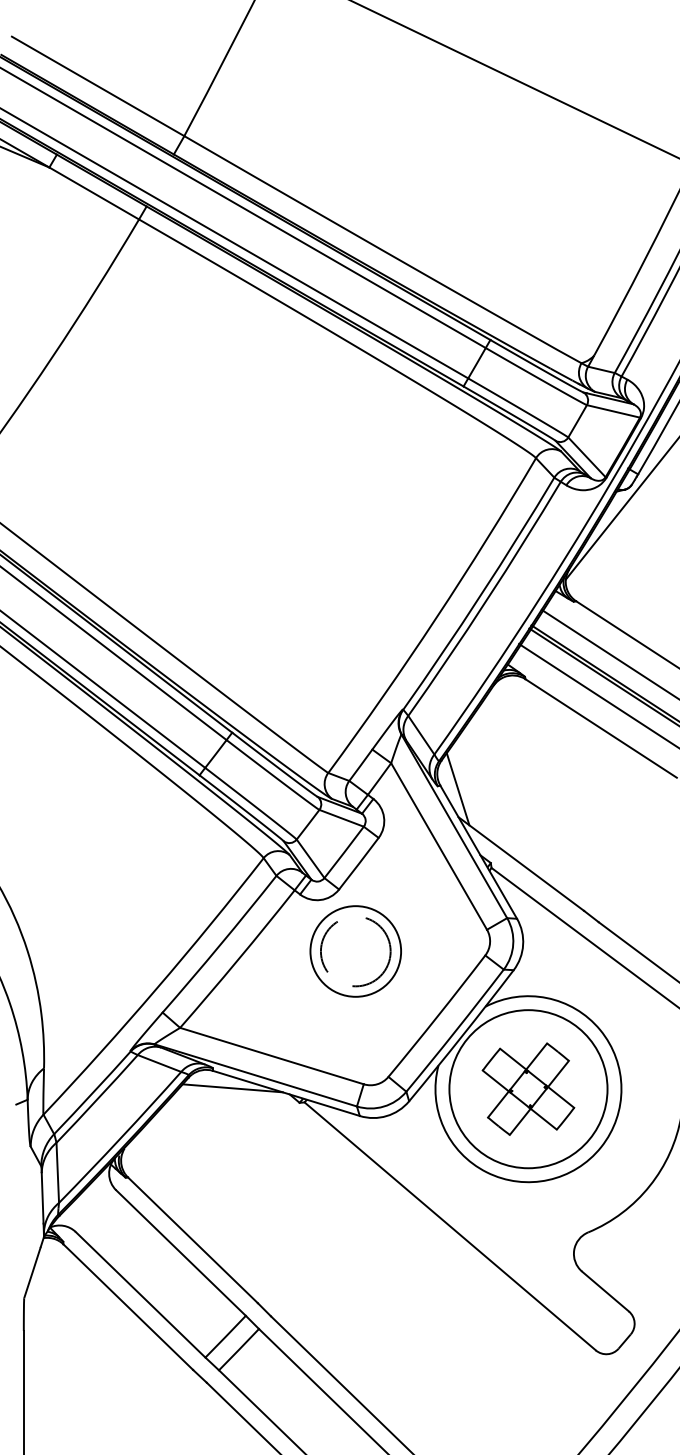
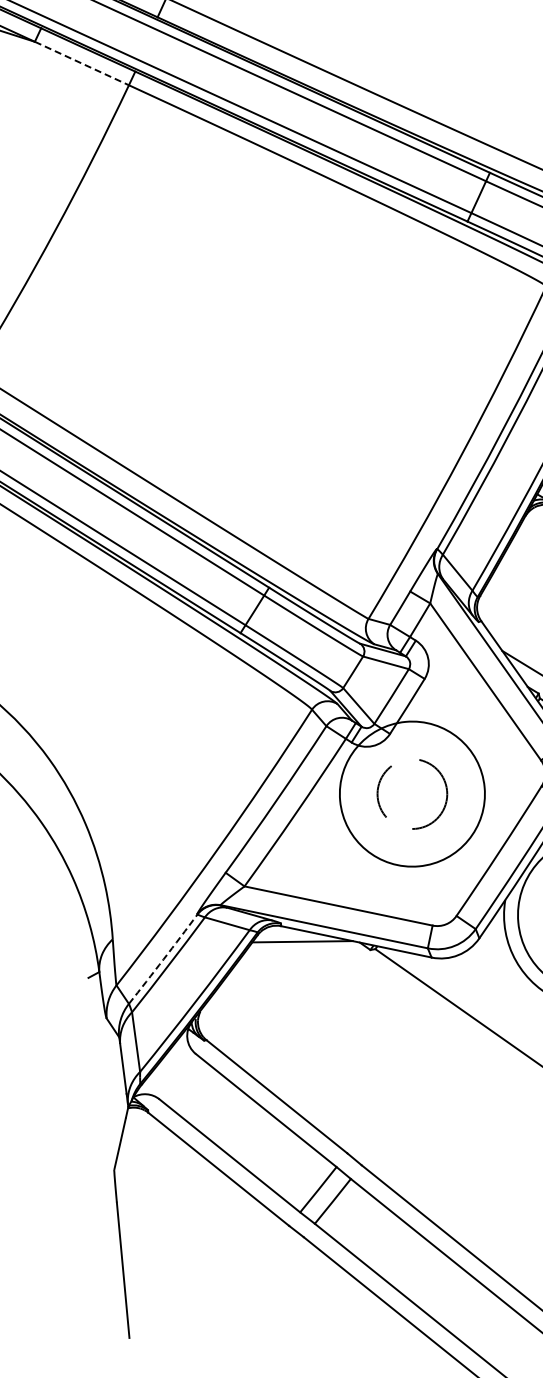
line: (94, 193) -> (82, 63), solid -> dashed
line: (457, 788) -> (498, 622), removed
circle: (355, 951) -> (412, 794), size x1.6
arc: (92, 1093) -> (163, 959), solid -> dashed

